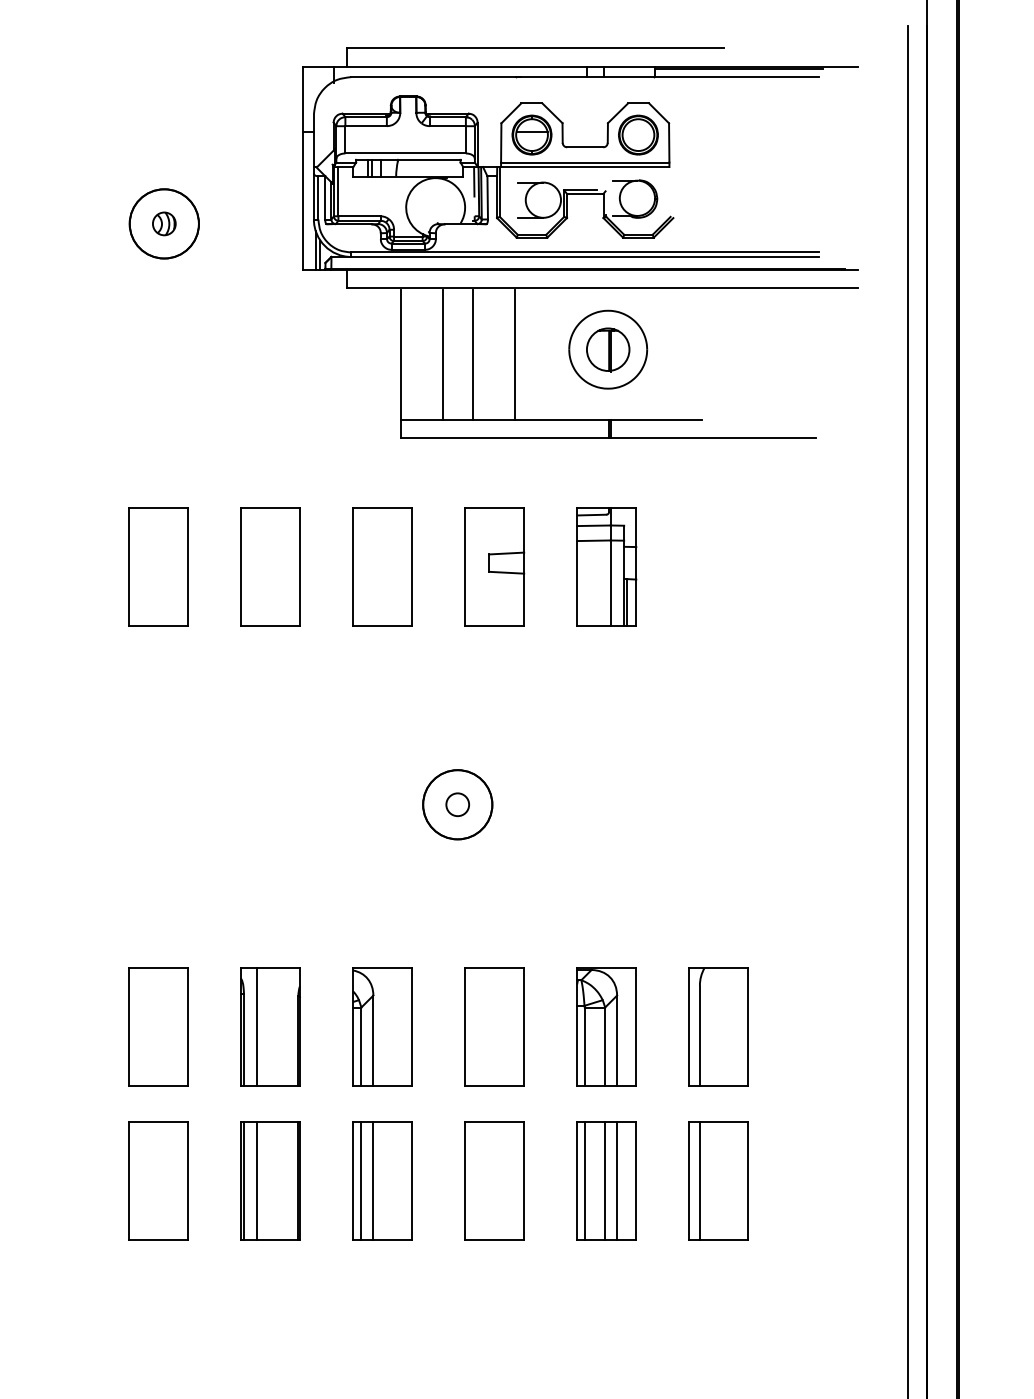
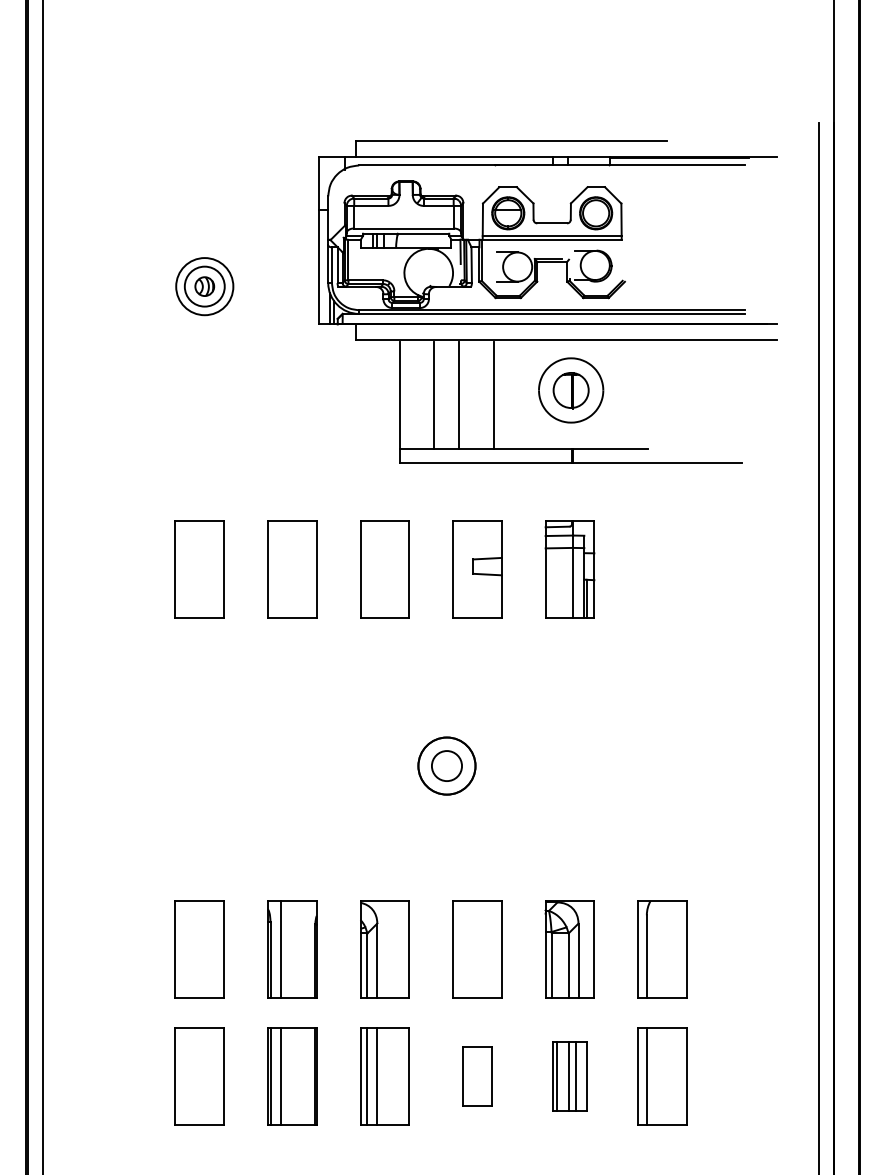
circle: (164, 223) -> (204, 286), size x0.7
circle: (457, 804) -> (446, 765), size x1.6
part: (494, 1180) -> (477, 1076), size x0.6
part: (606, 1180) -> (569, 1076), size x0.7

